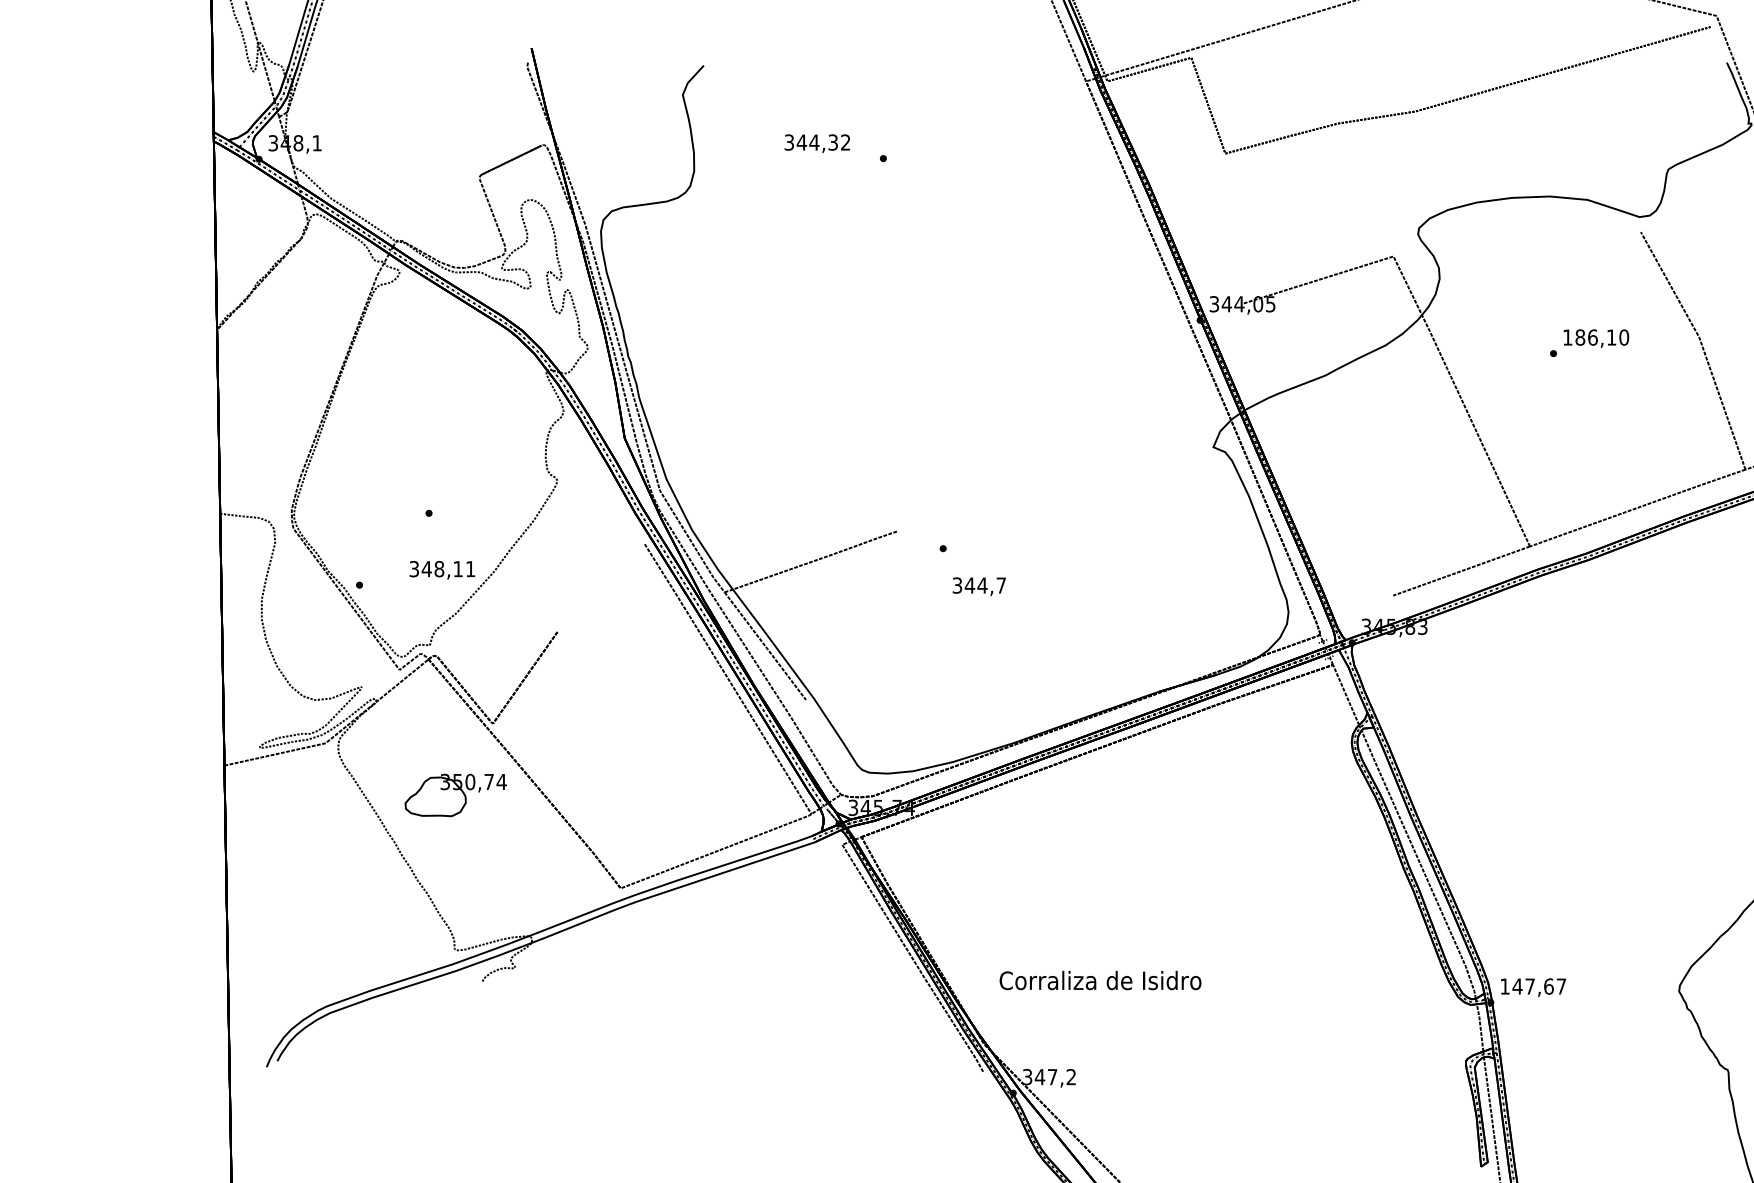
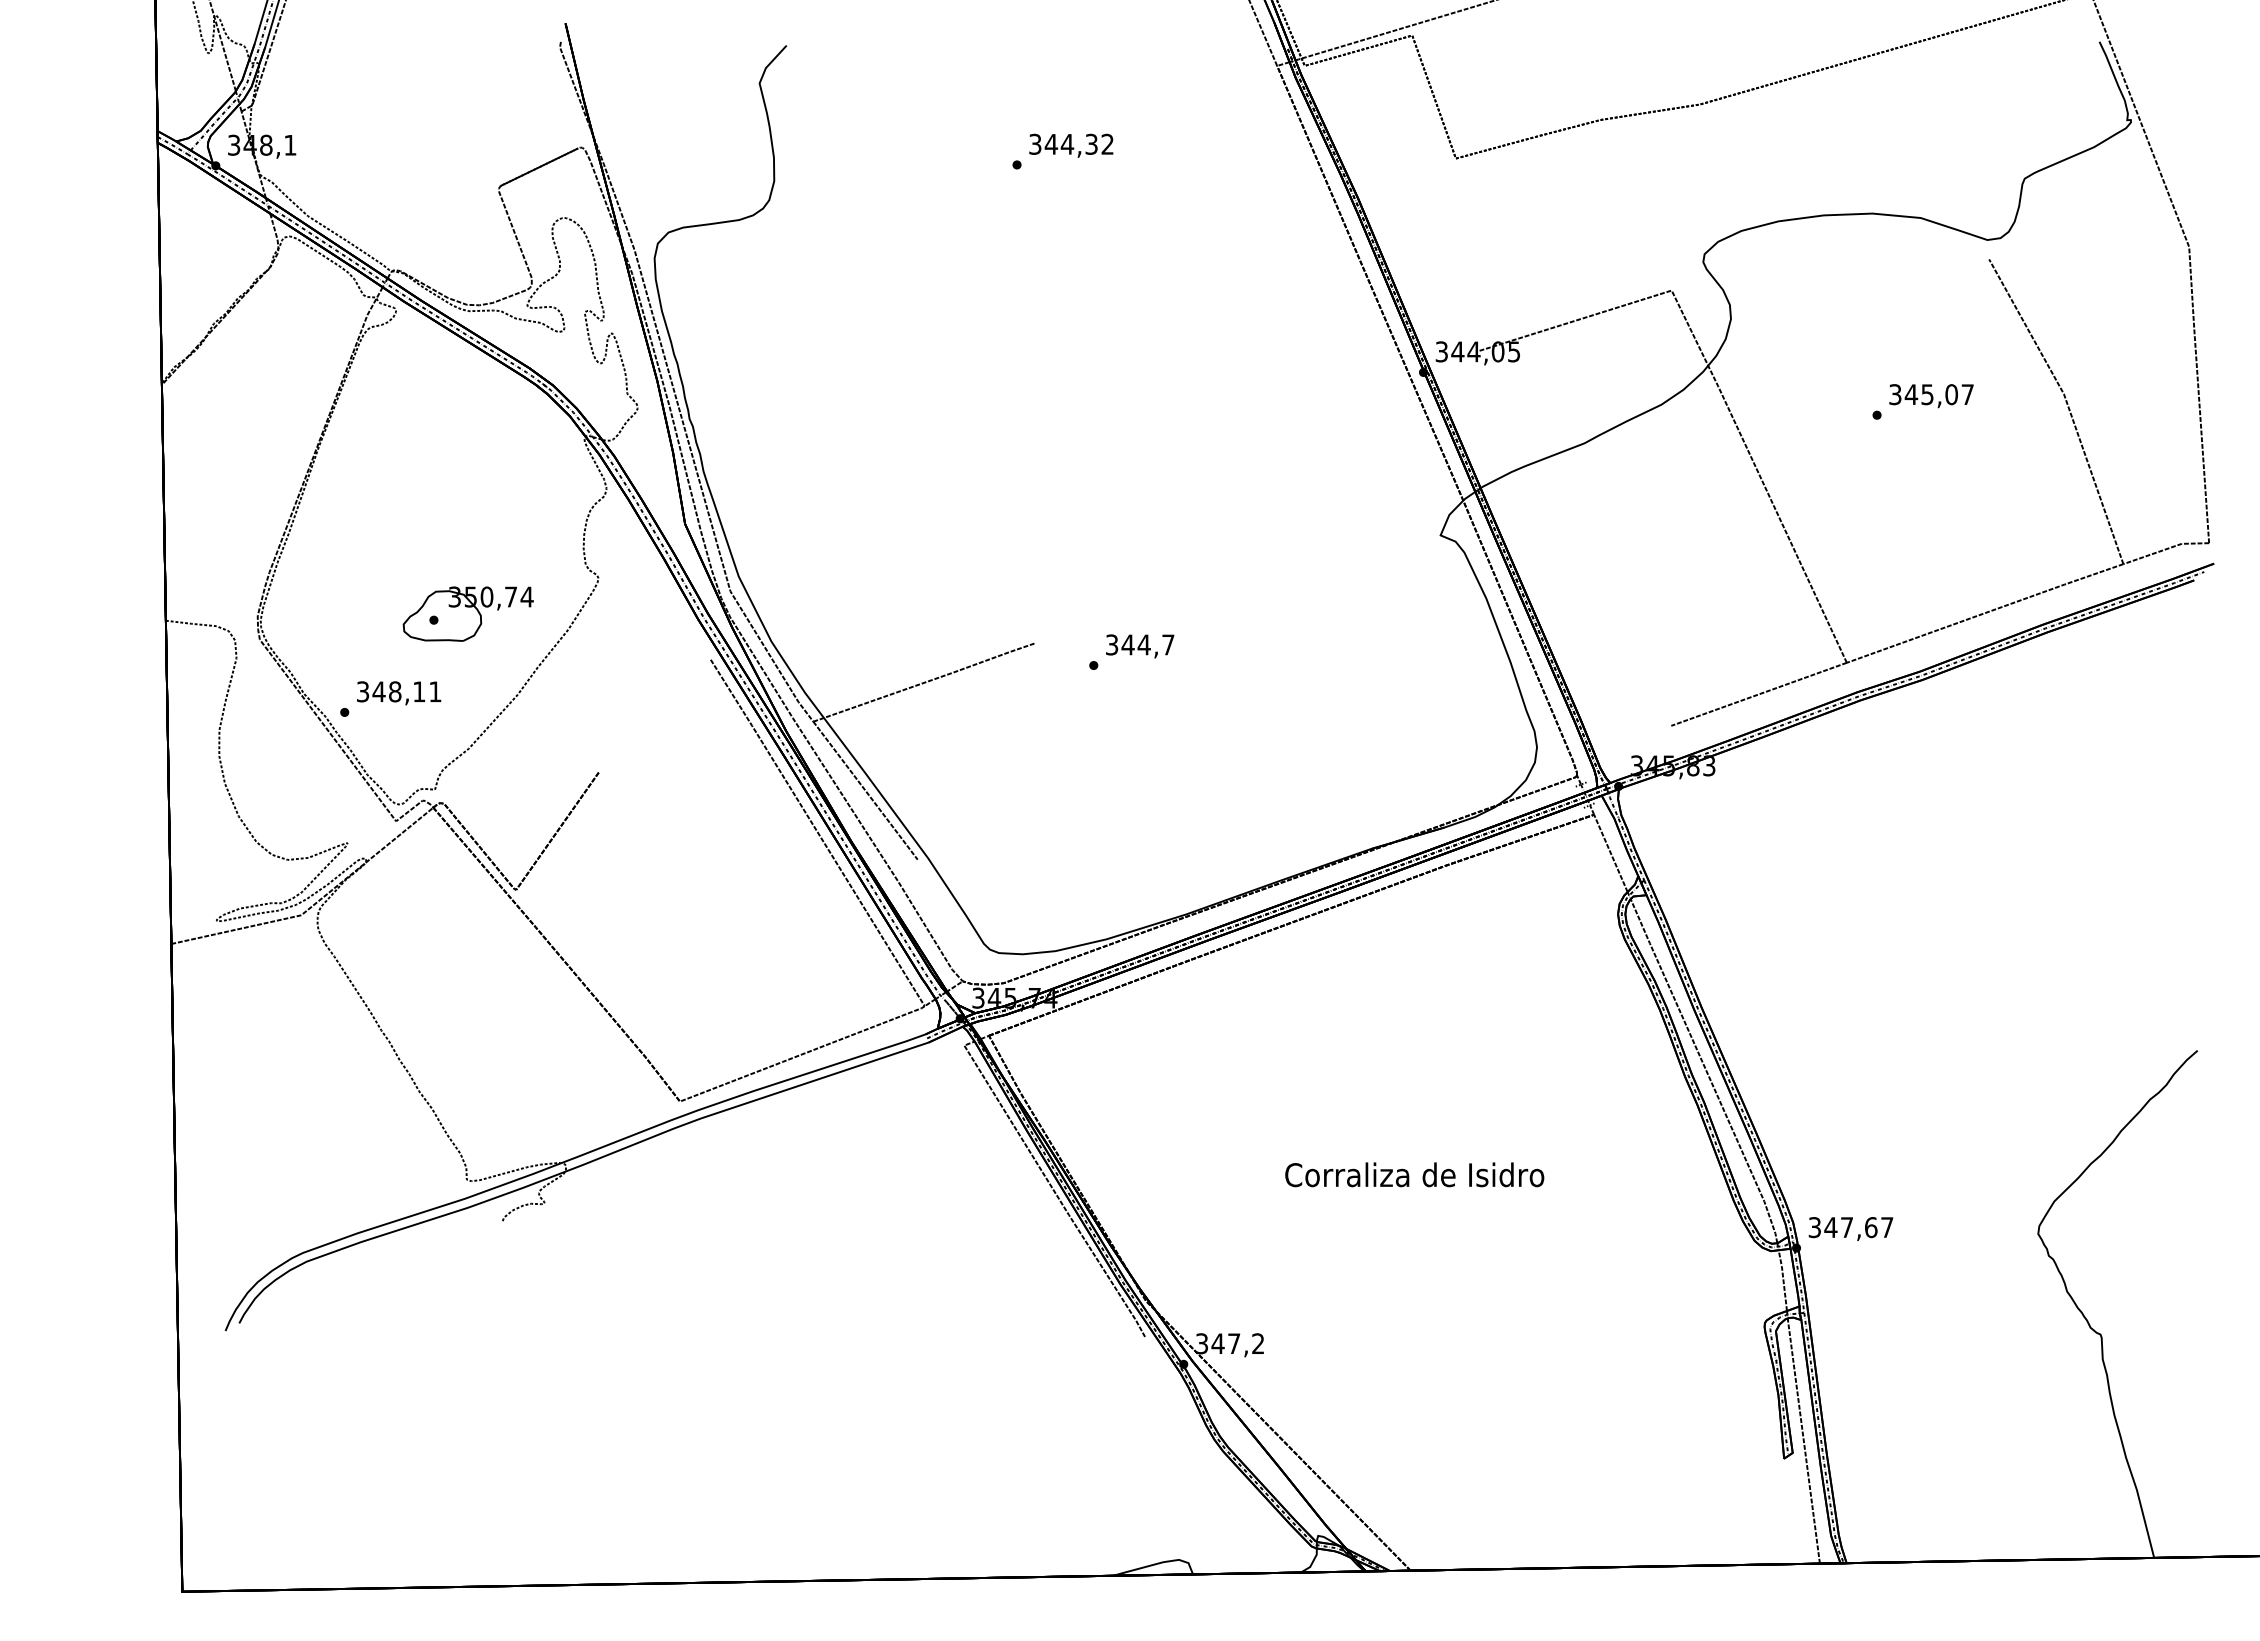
text: (817, 143) -> (1071, 145), moved
text: (1595, 337) -> (1931, 394), 186,10 -> 345,07
text: (442, 570) -> (399, 693), moved
text: (979, 586) -> (1140, 646), moved
part: (455, 794) -> (467, 613), moved
text: (1100, 980) -> (1414, 1174), moved
text: (1504, 986) -> (1814, 1227), 147,67 -> 347,67

